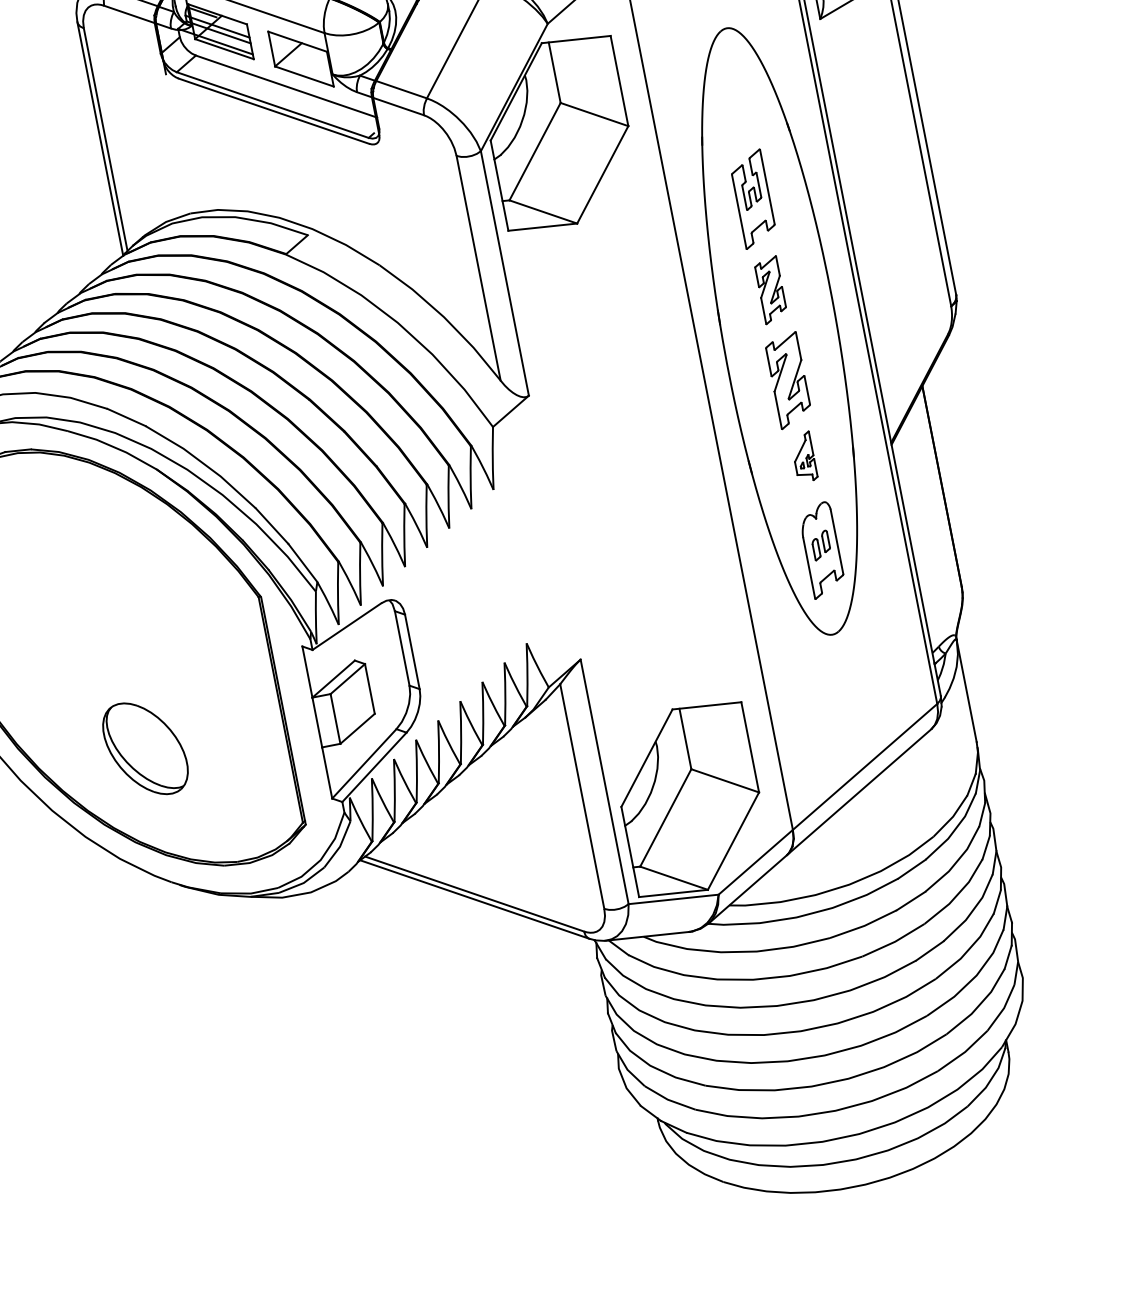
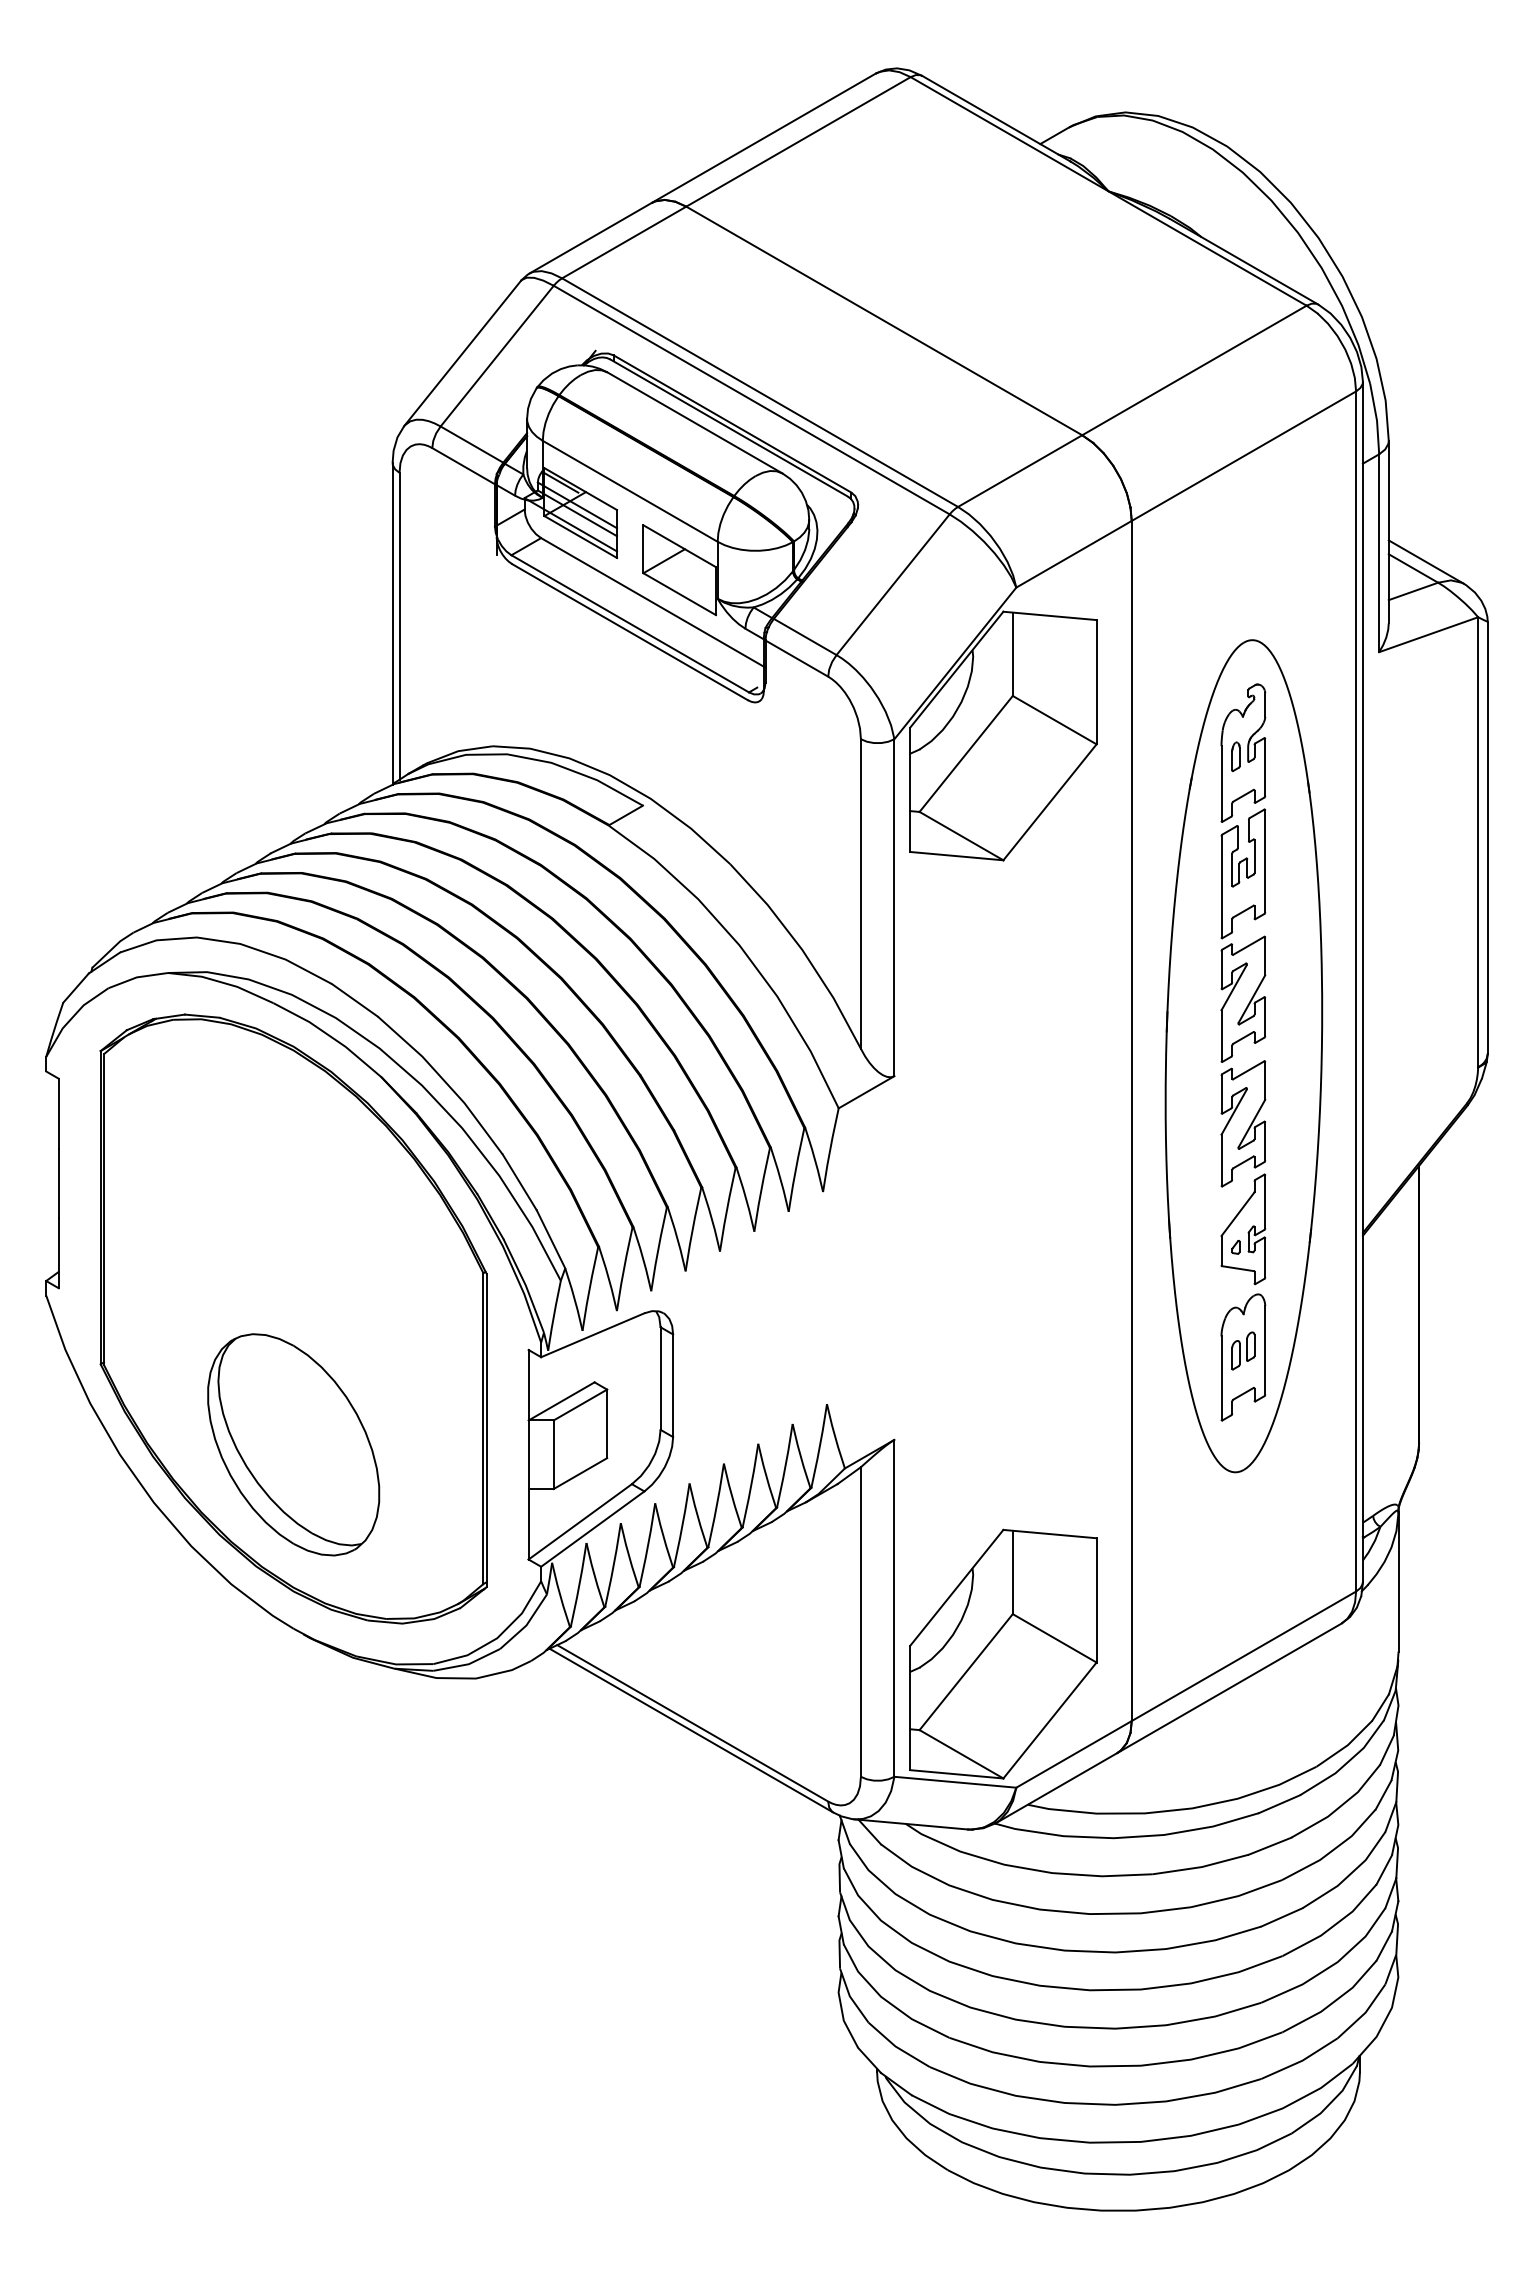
part: (736, 111) -> (1243, 752), added
part: (771, 289) -> (1243, 998), size x1.43
part: (804, 457) -> (1243, 1229), size x1.67
part: (145, 748) -> (293, 1444), size x1.67

